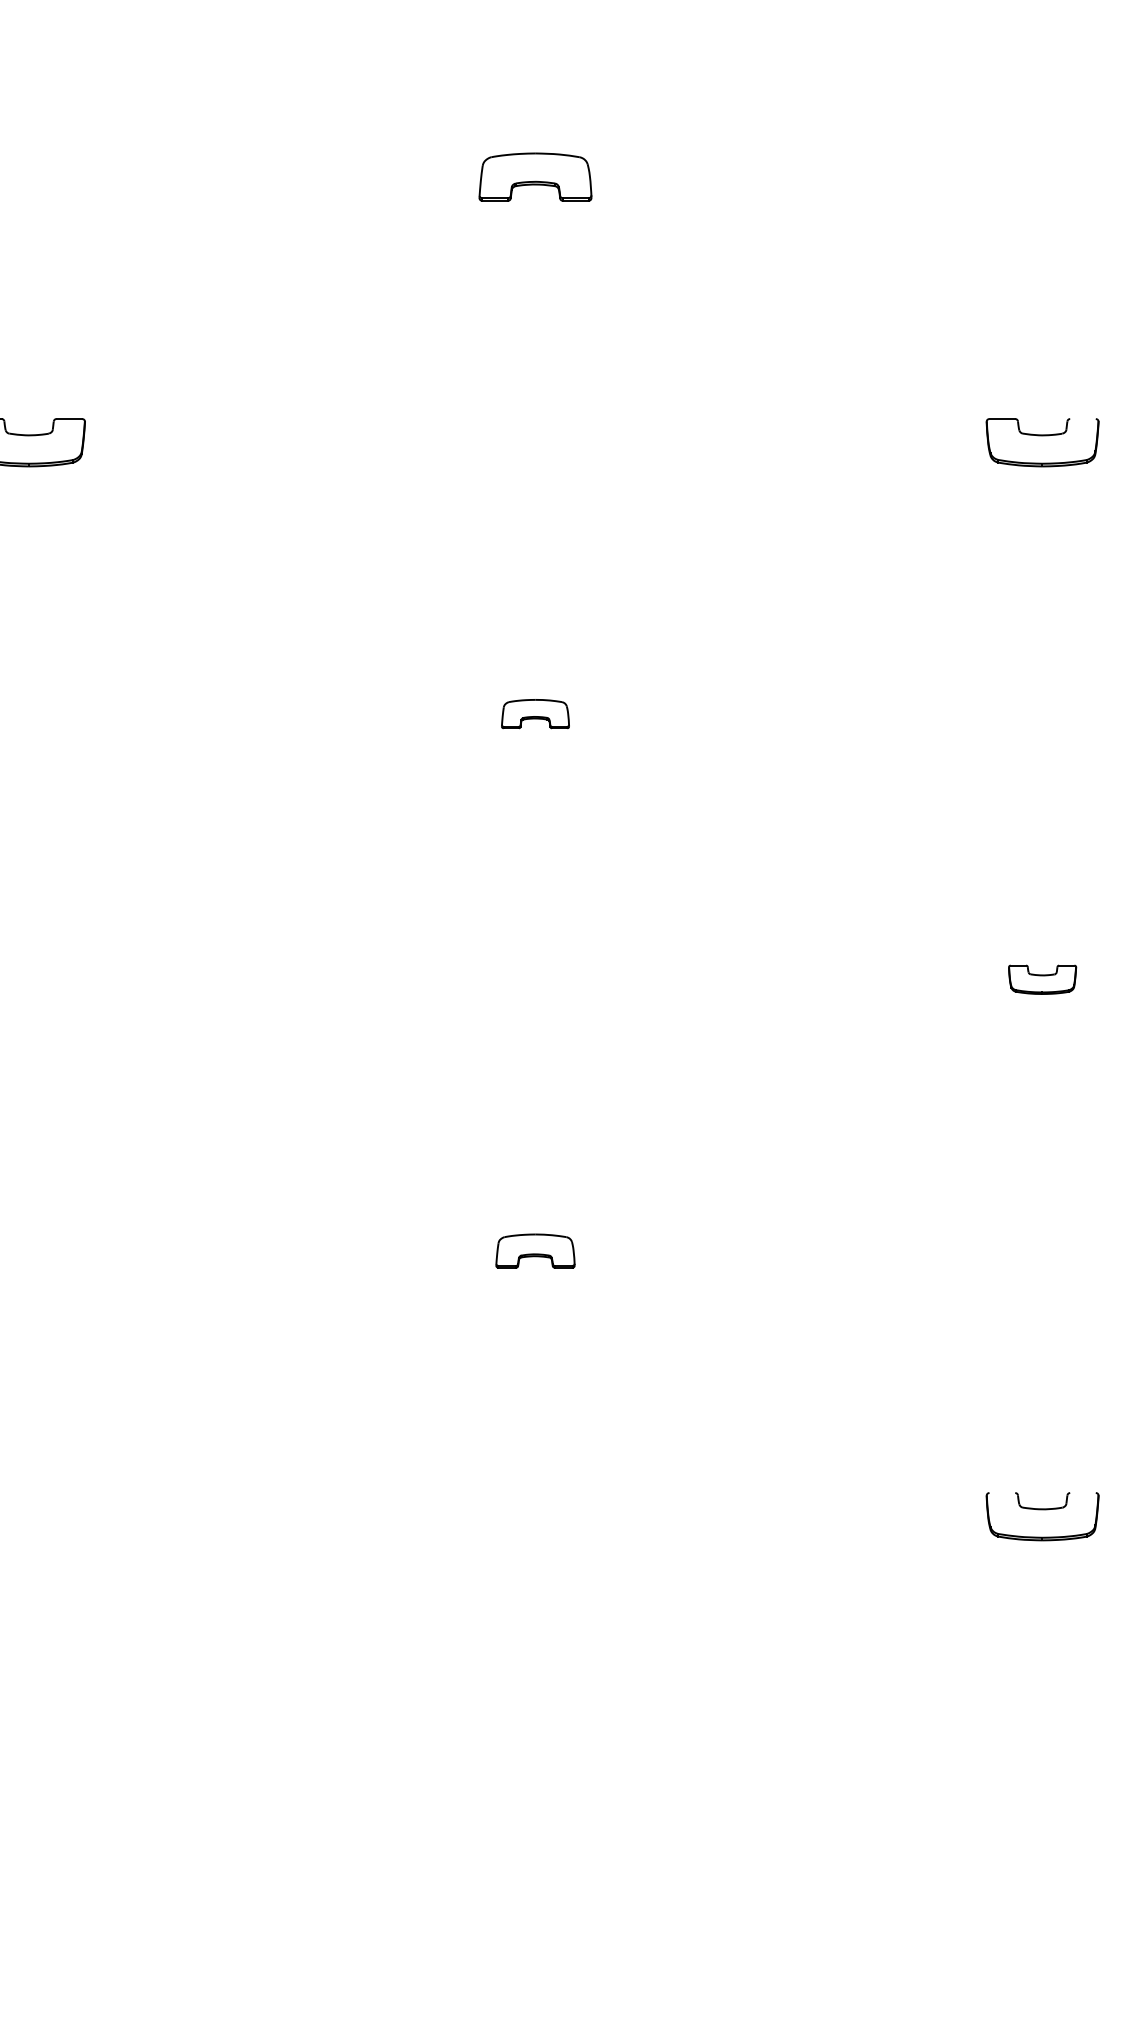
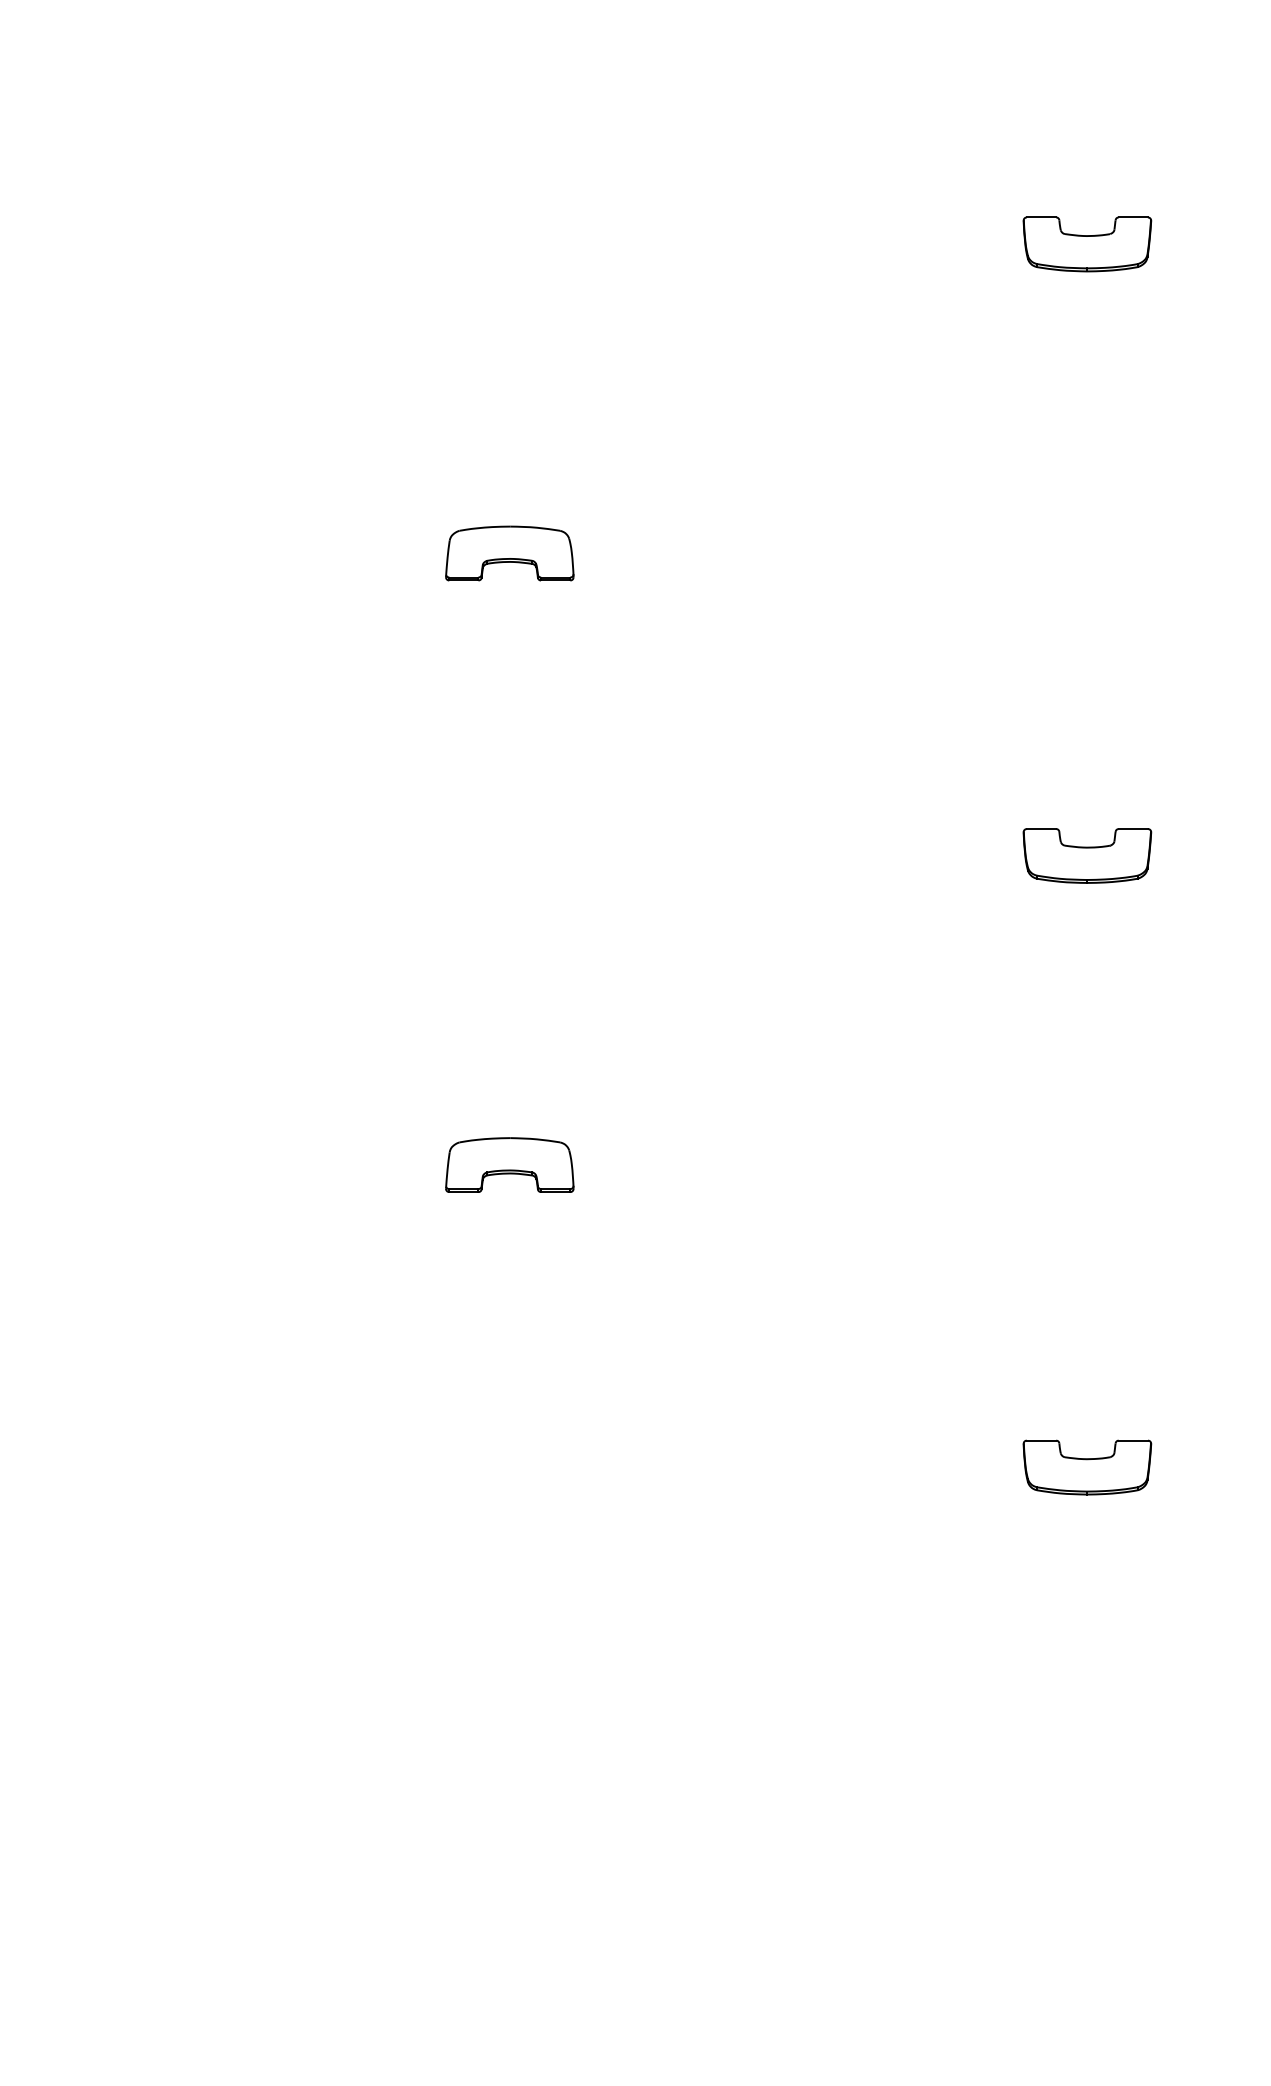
line: (1082, 419) -> (1132, 217), added
part: (535, 713) -> (509, 552), size x1.67
part: (1042, 979) -> (1087, 855), size x1.67
part: (535, 1250) -> (509, 1164), size x1.43
line: (1002, 1493) -> (1041, 1441), added
line: (1082, 1493) -> (1132, 1441), added

